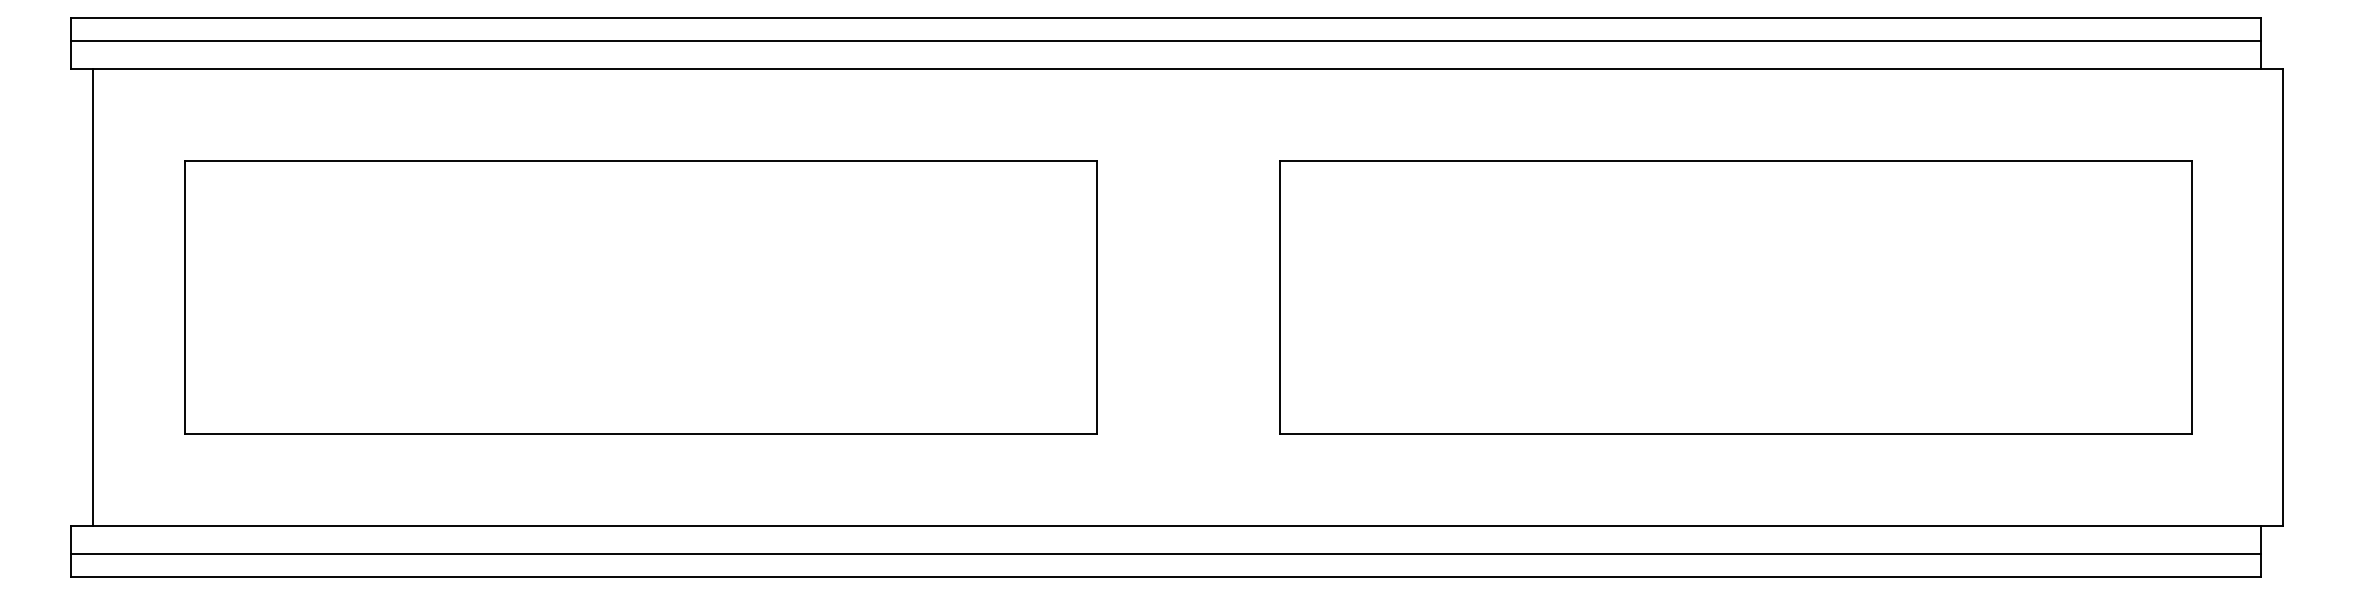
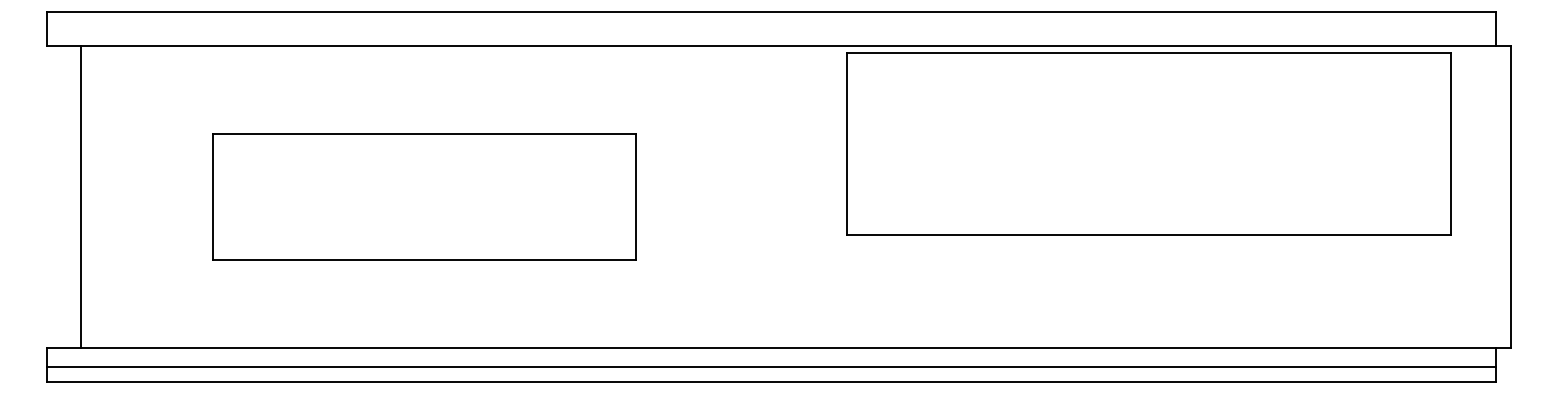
line: (1165, 41) -> (771, 27), removed
line: (92, 296) -> (80, 196), moved
part: (639, 296) -> (423, 196), size x0.7
part: (1735, 296) -> (1148, 143), moved

